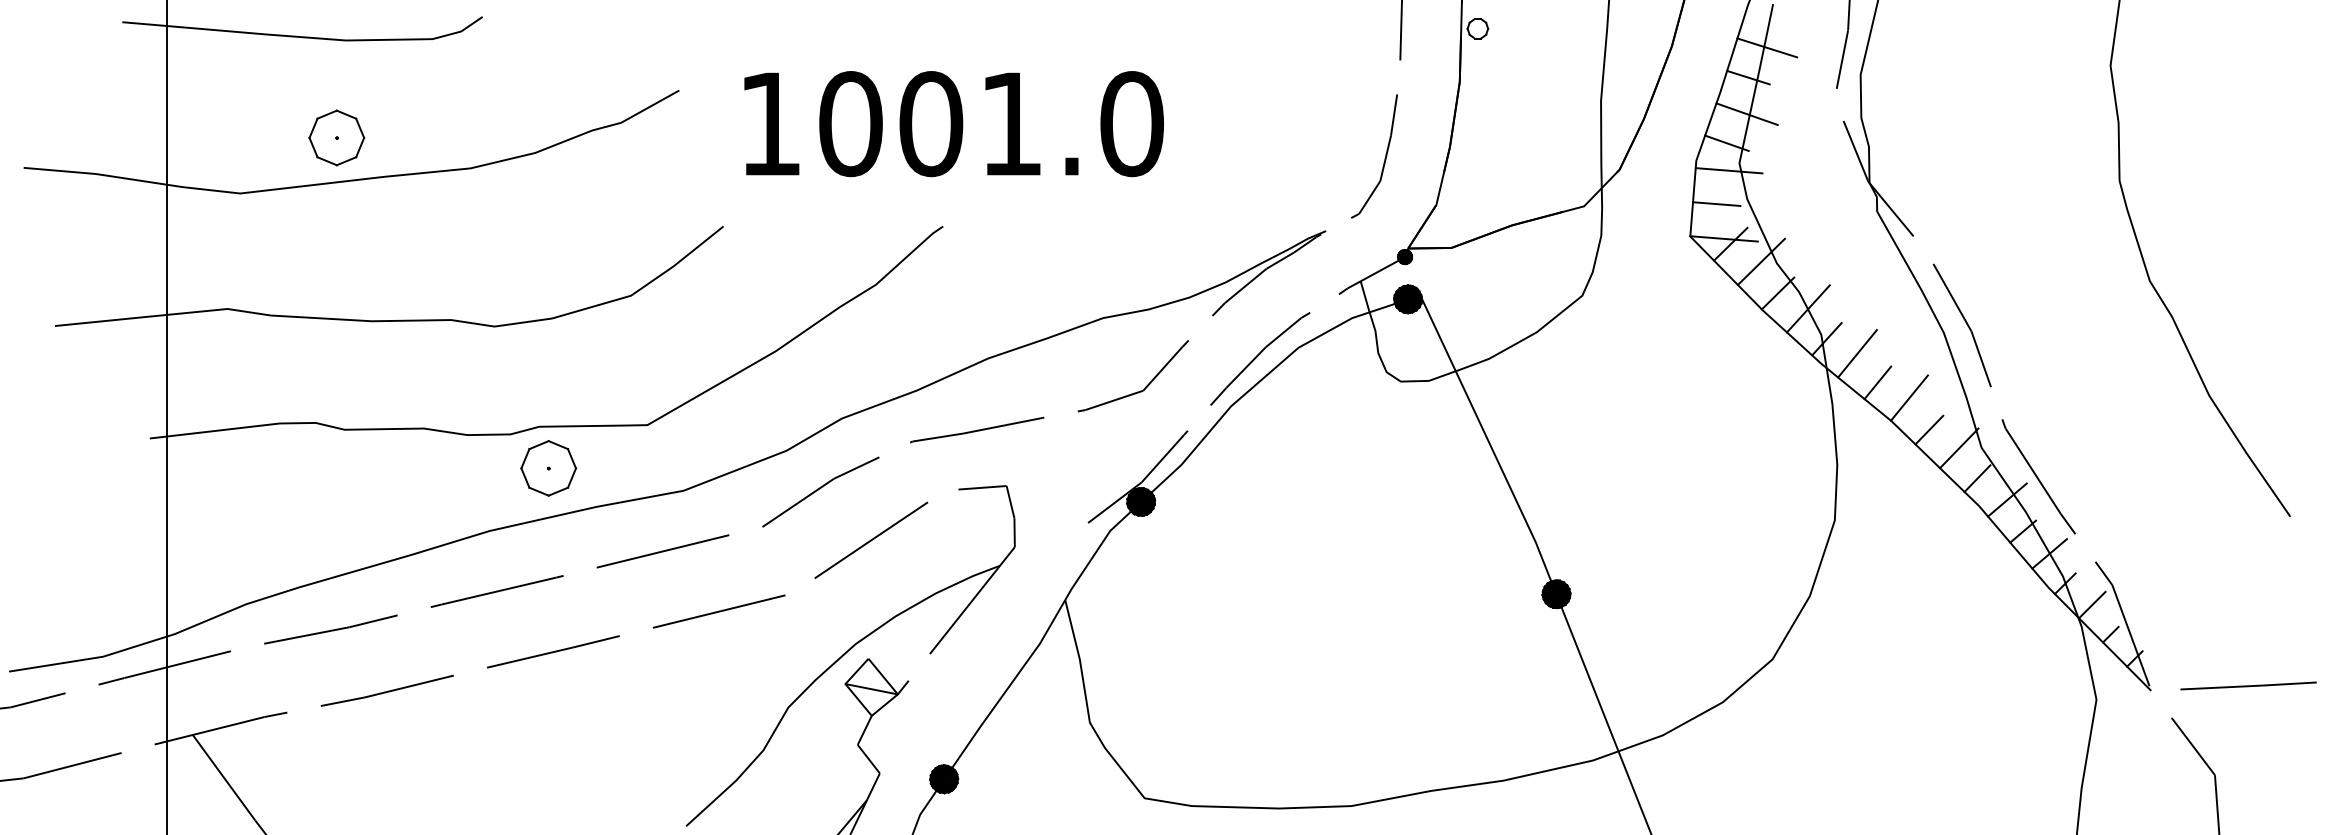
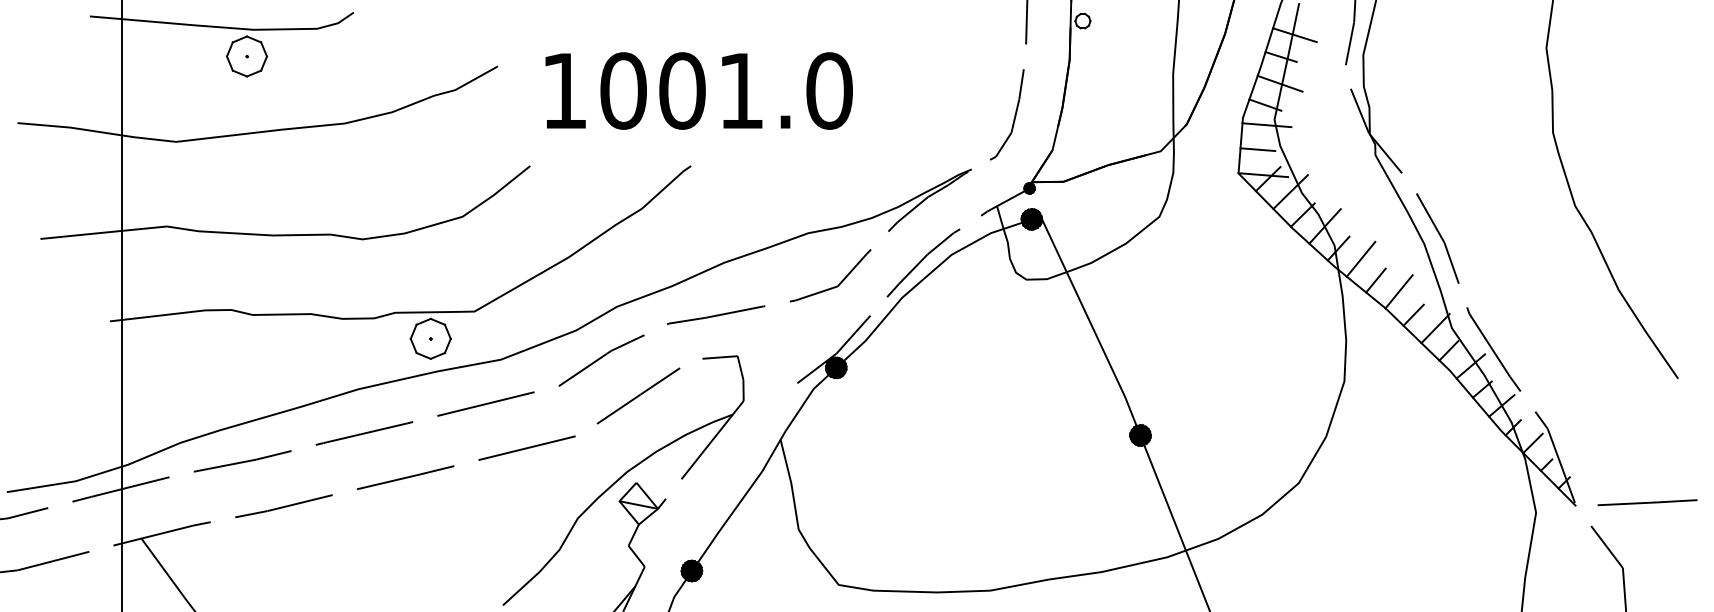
part: (336, 137) -> (246, 56), moved
part: (548, 468) -> (430, 338), moved

